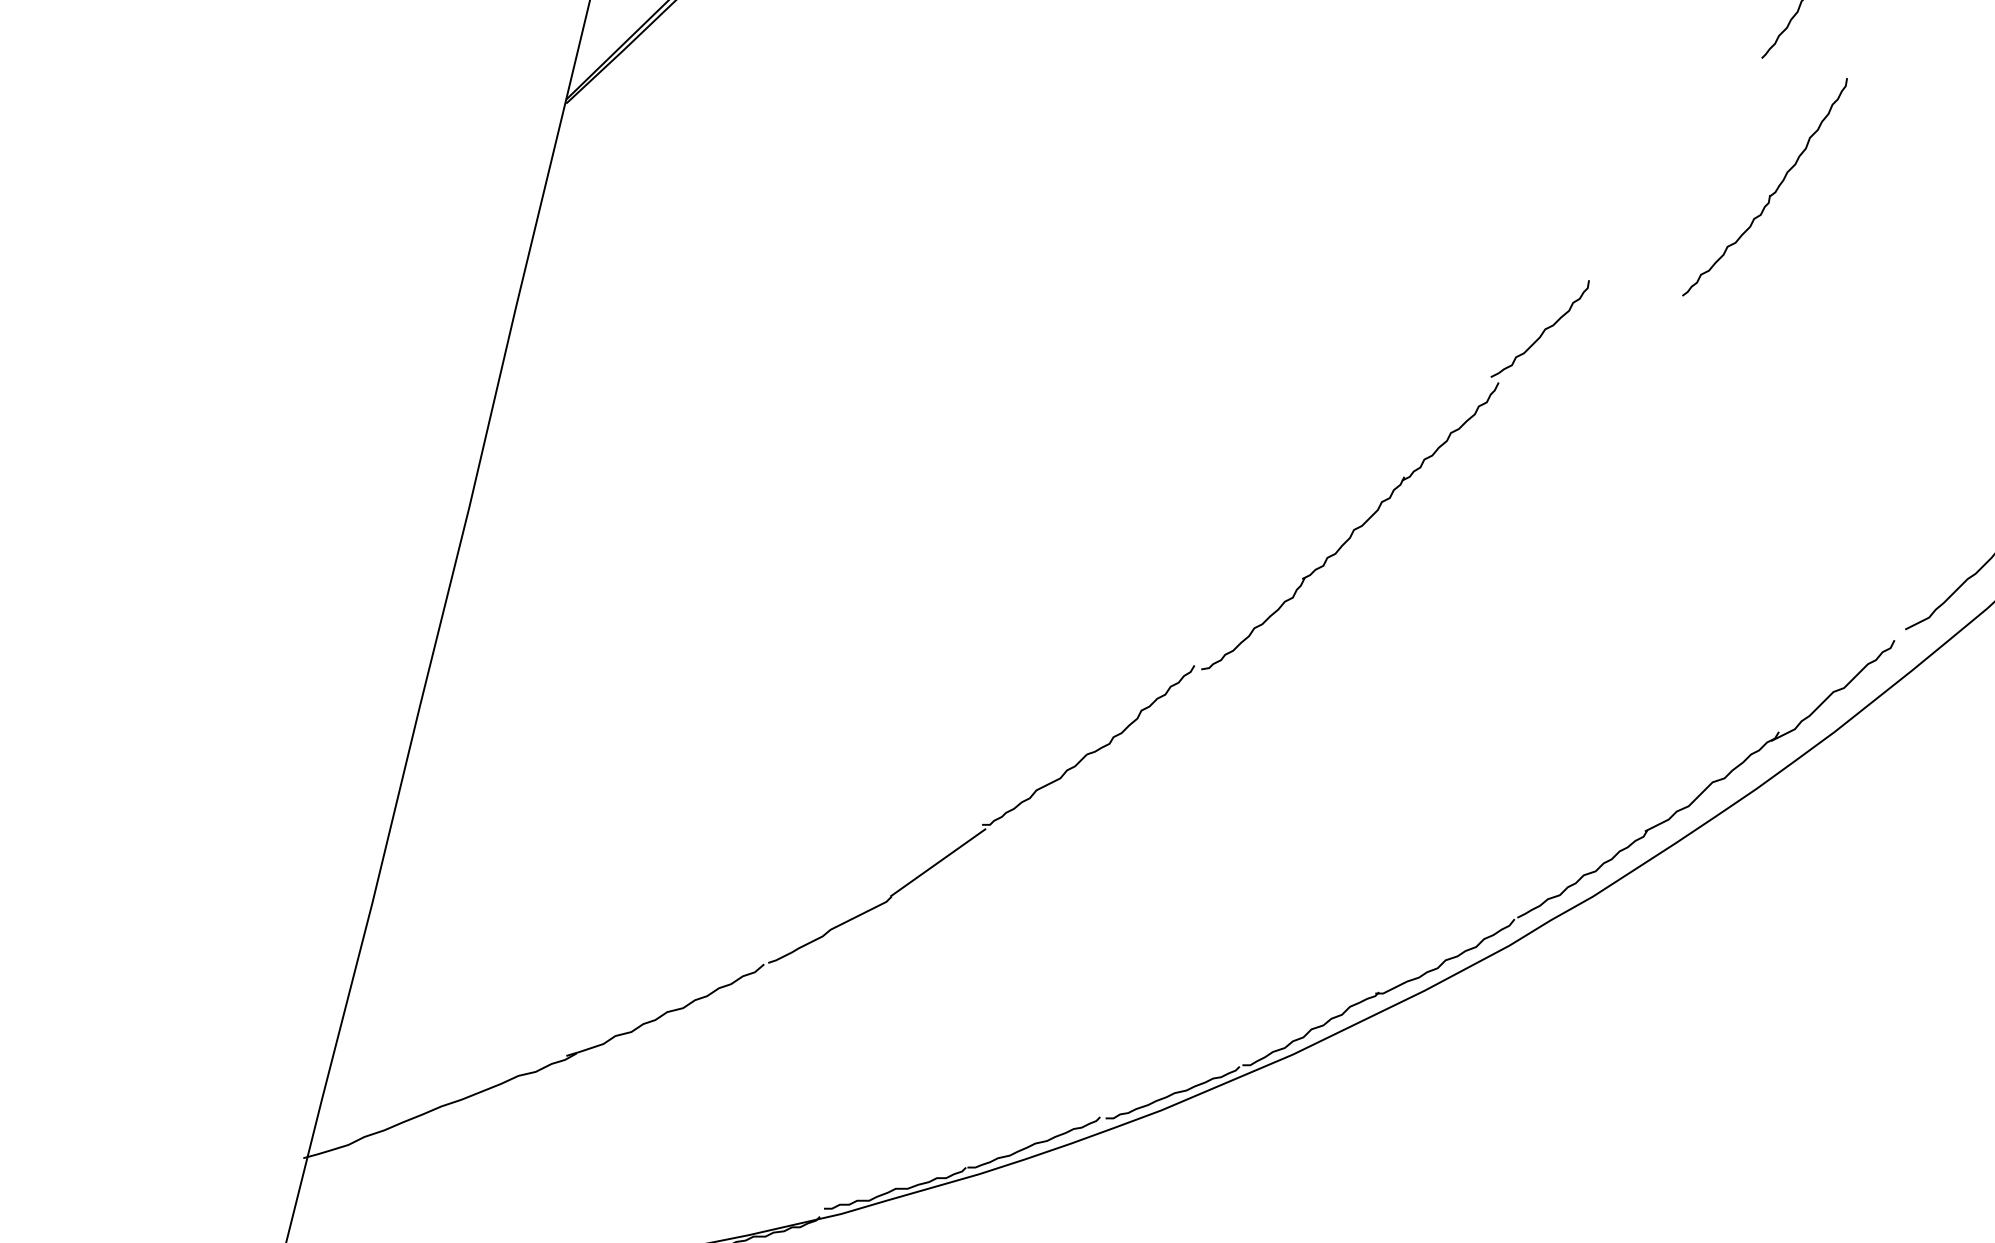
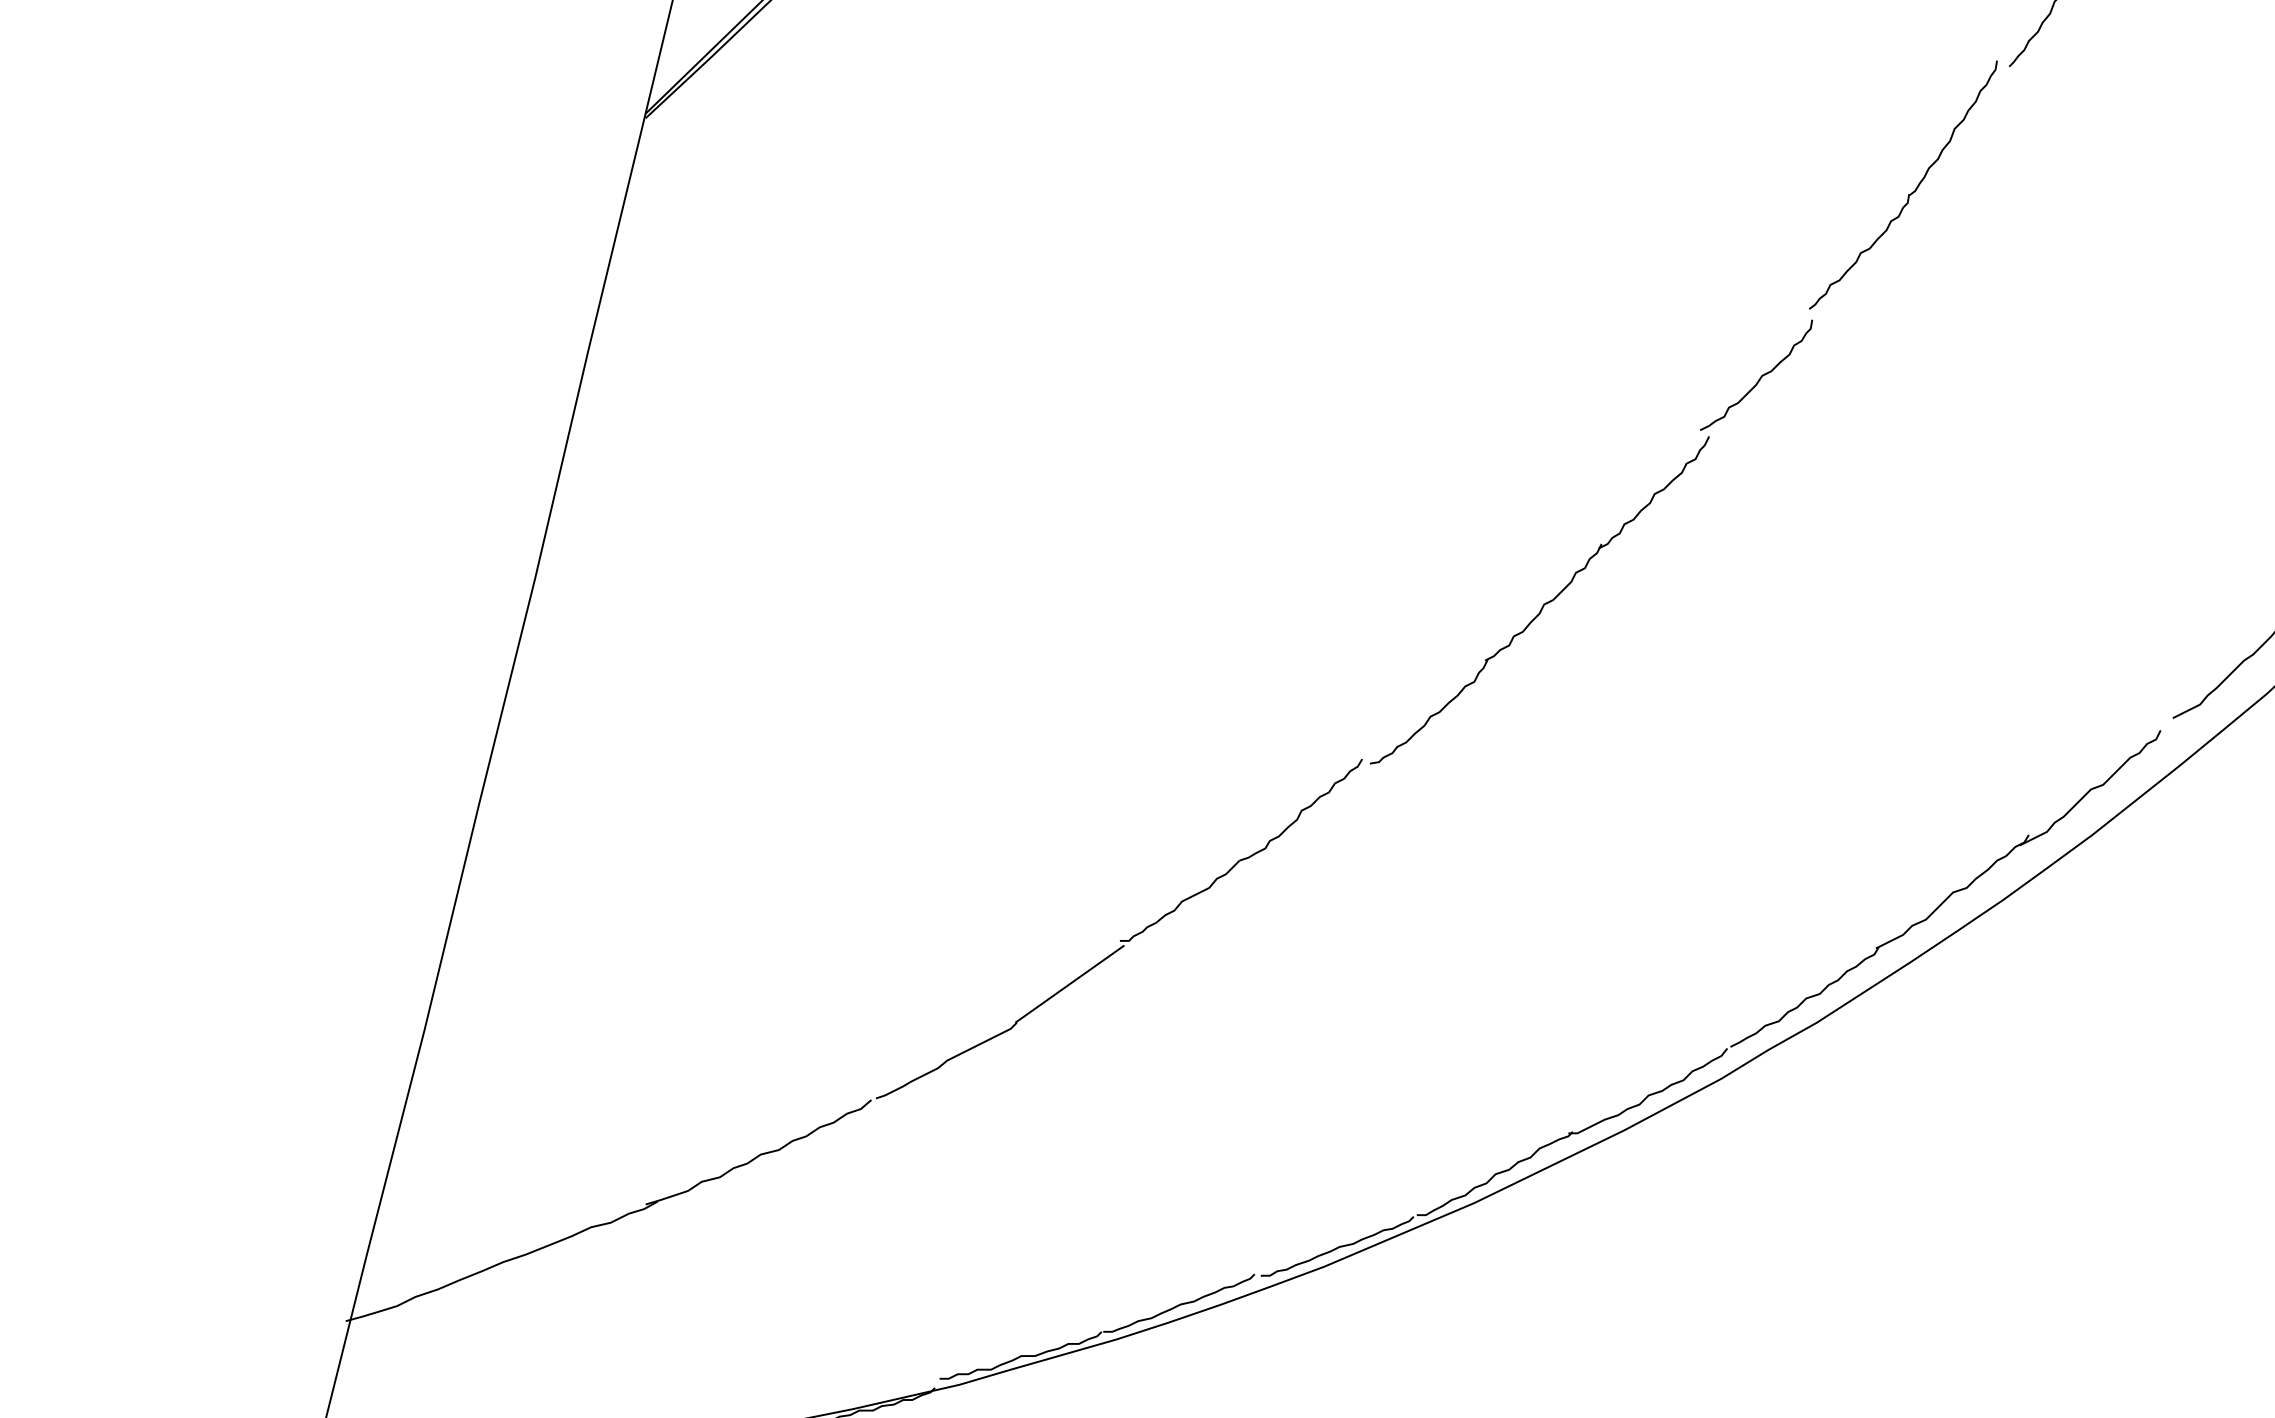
part: (1770, 194) -> (1909, 193), moved

